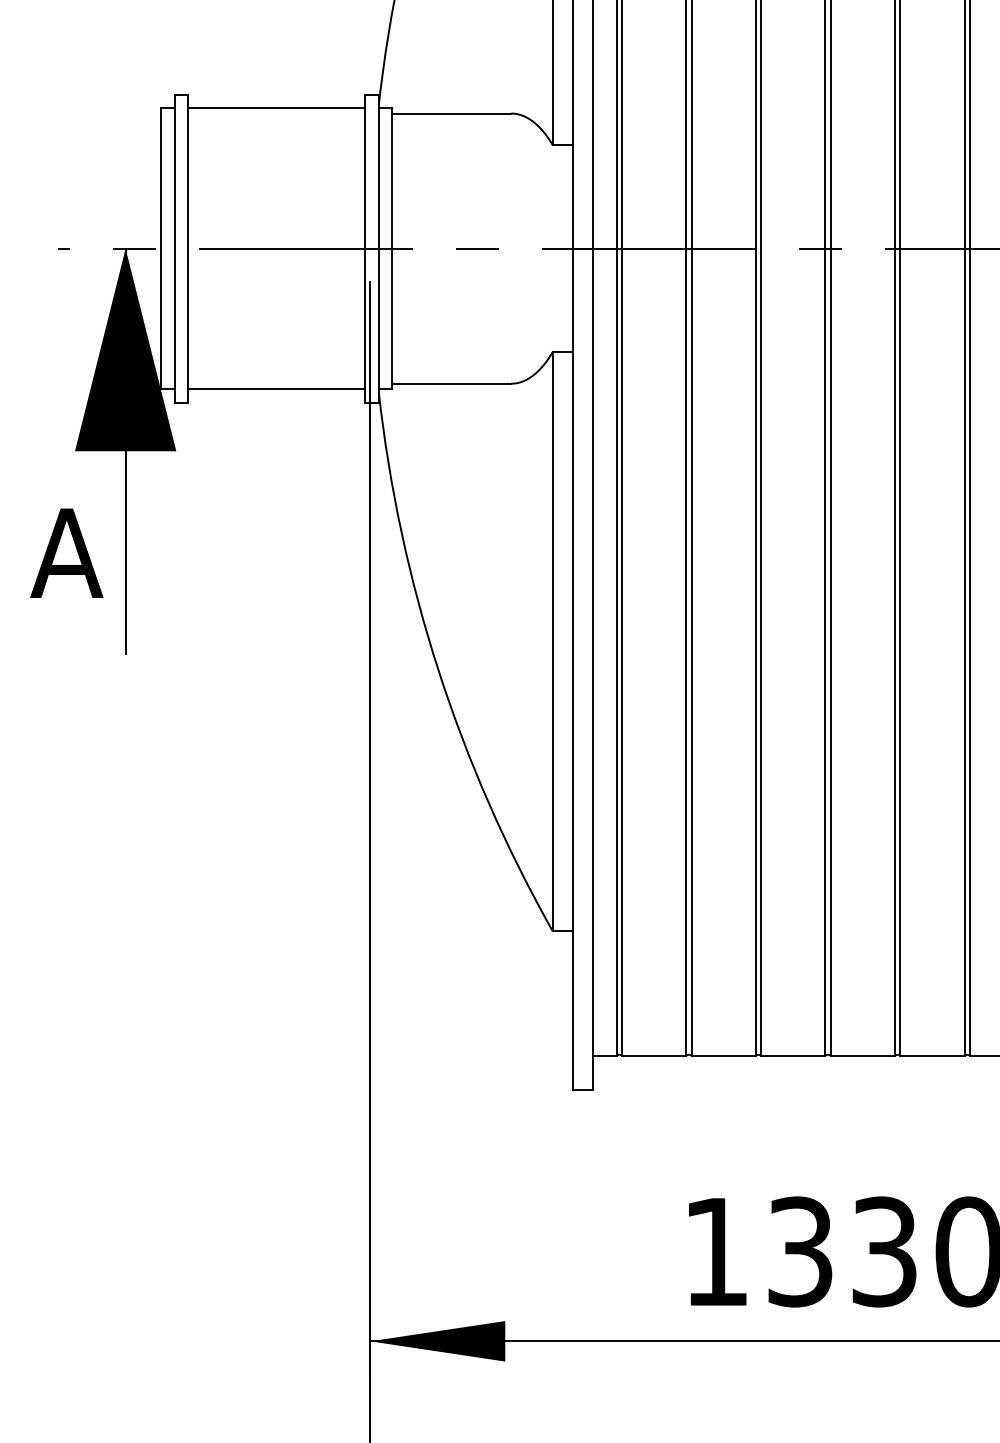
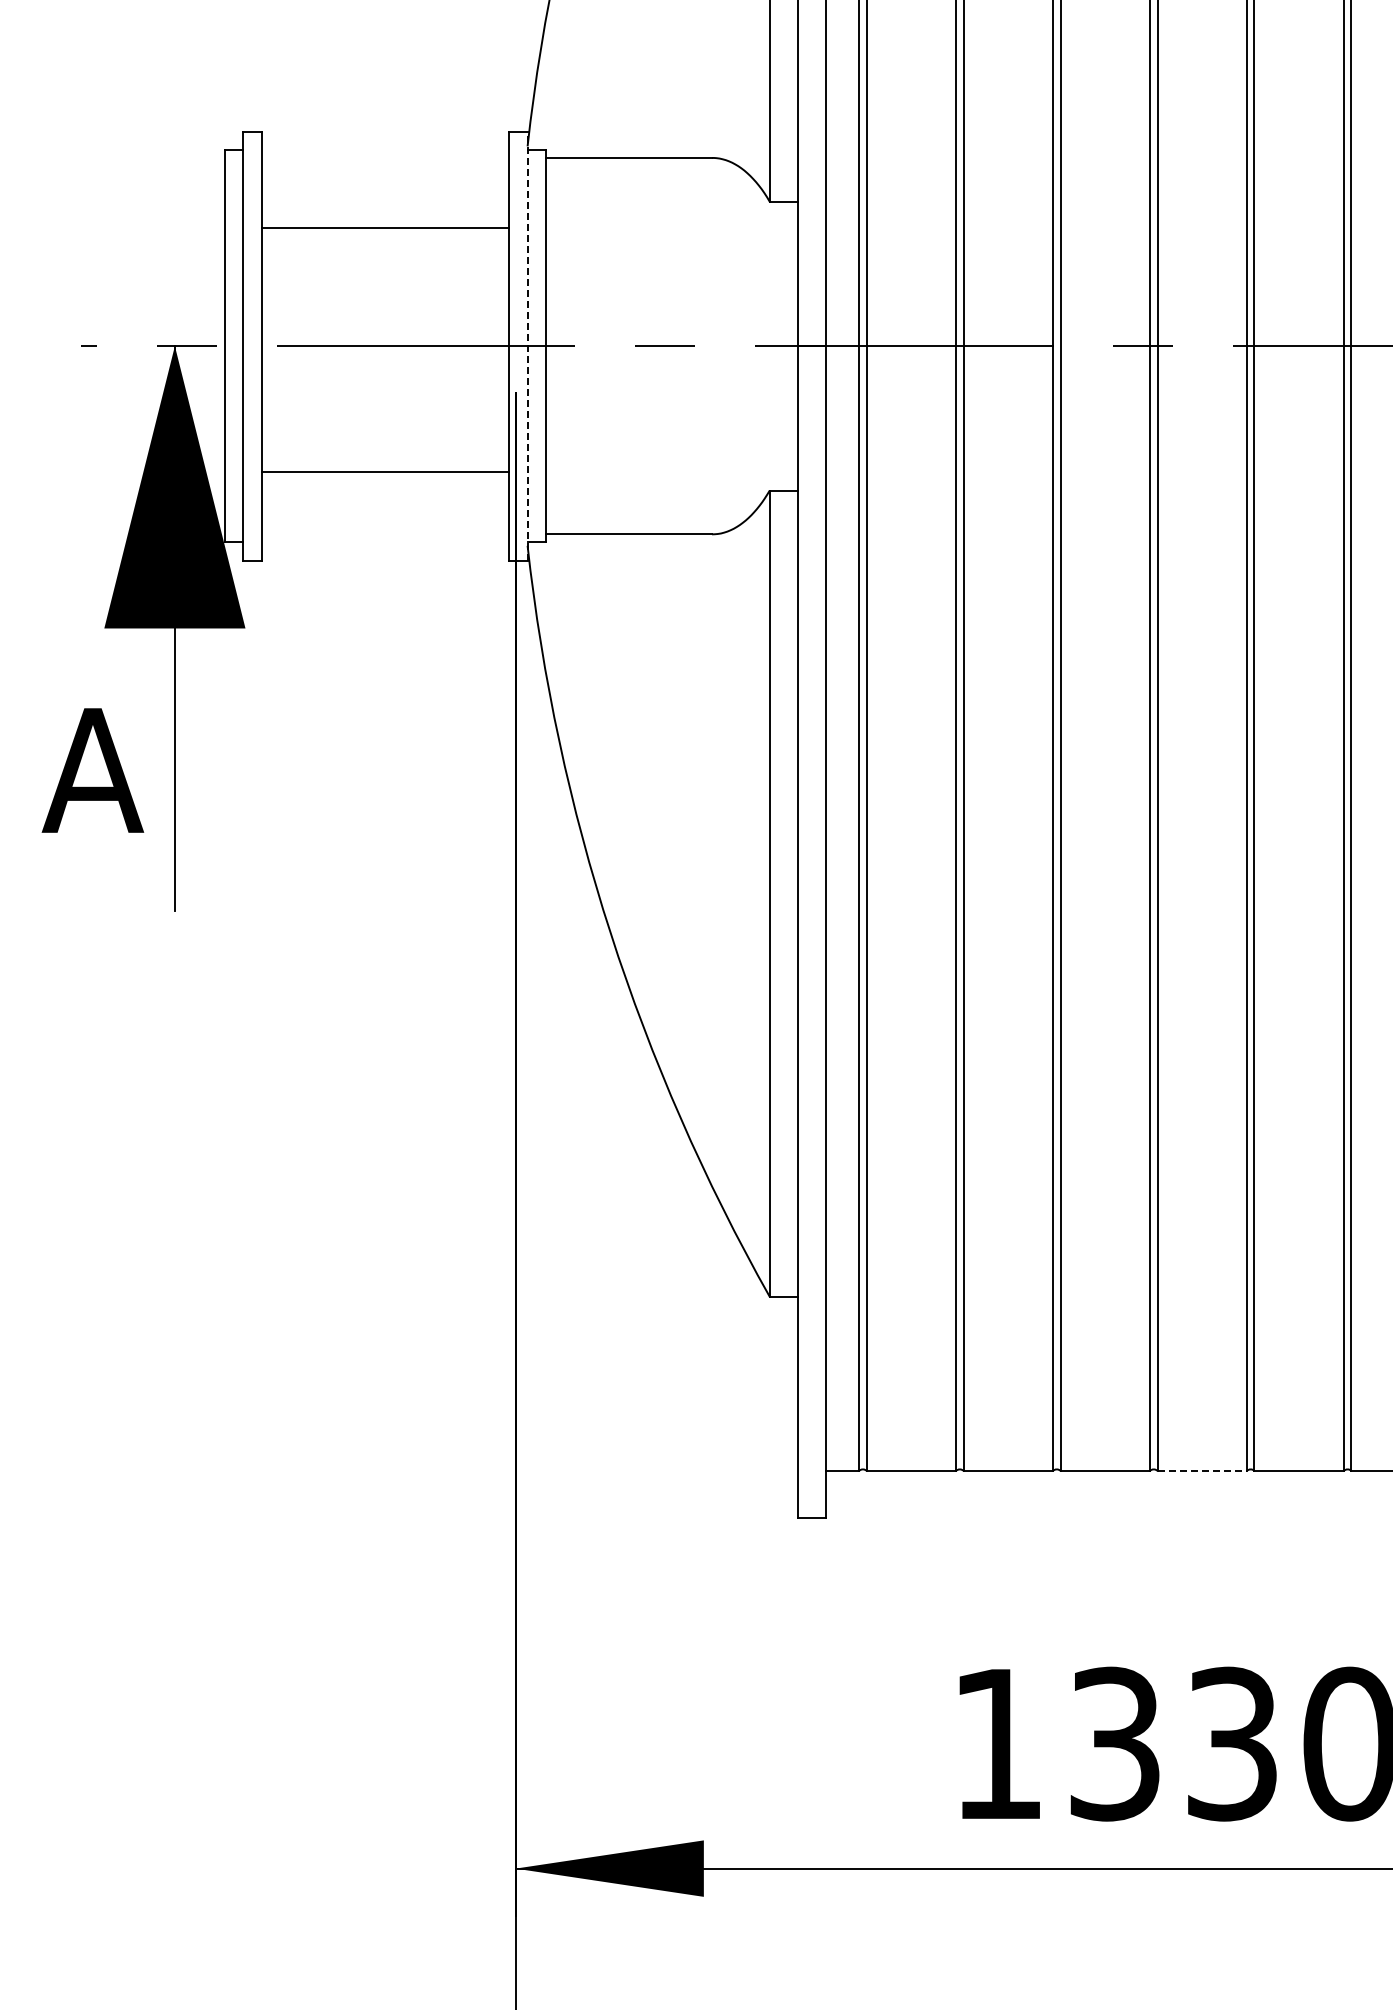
line: (276, 108) -> (385, 228), moved
line: (378, 248) -> (527, 346), solid -> dashed
line: (276, 388) -> (385, 471), moved
line: (863, 1055) -> (1202, 1470), solid -> dashed

